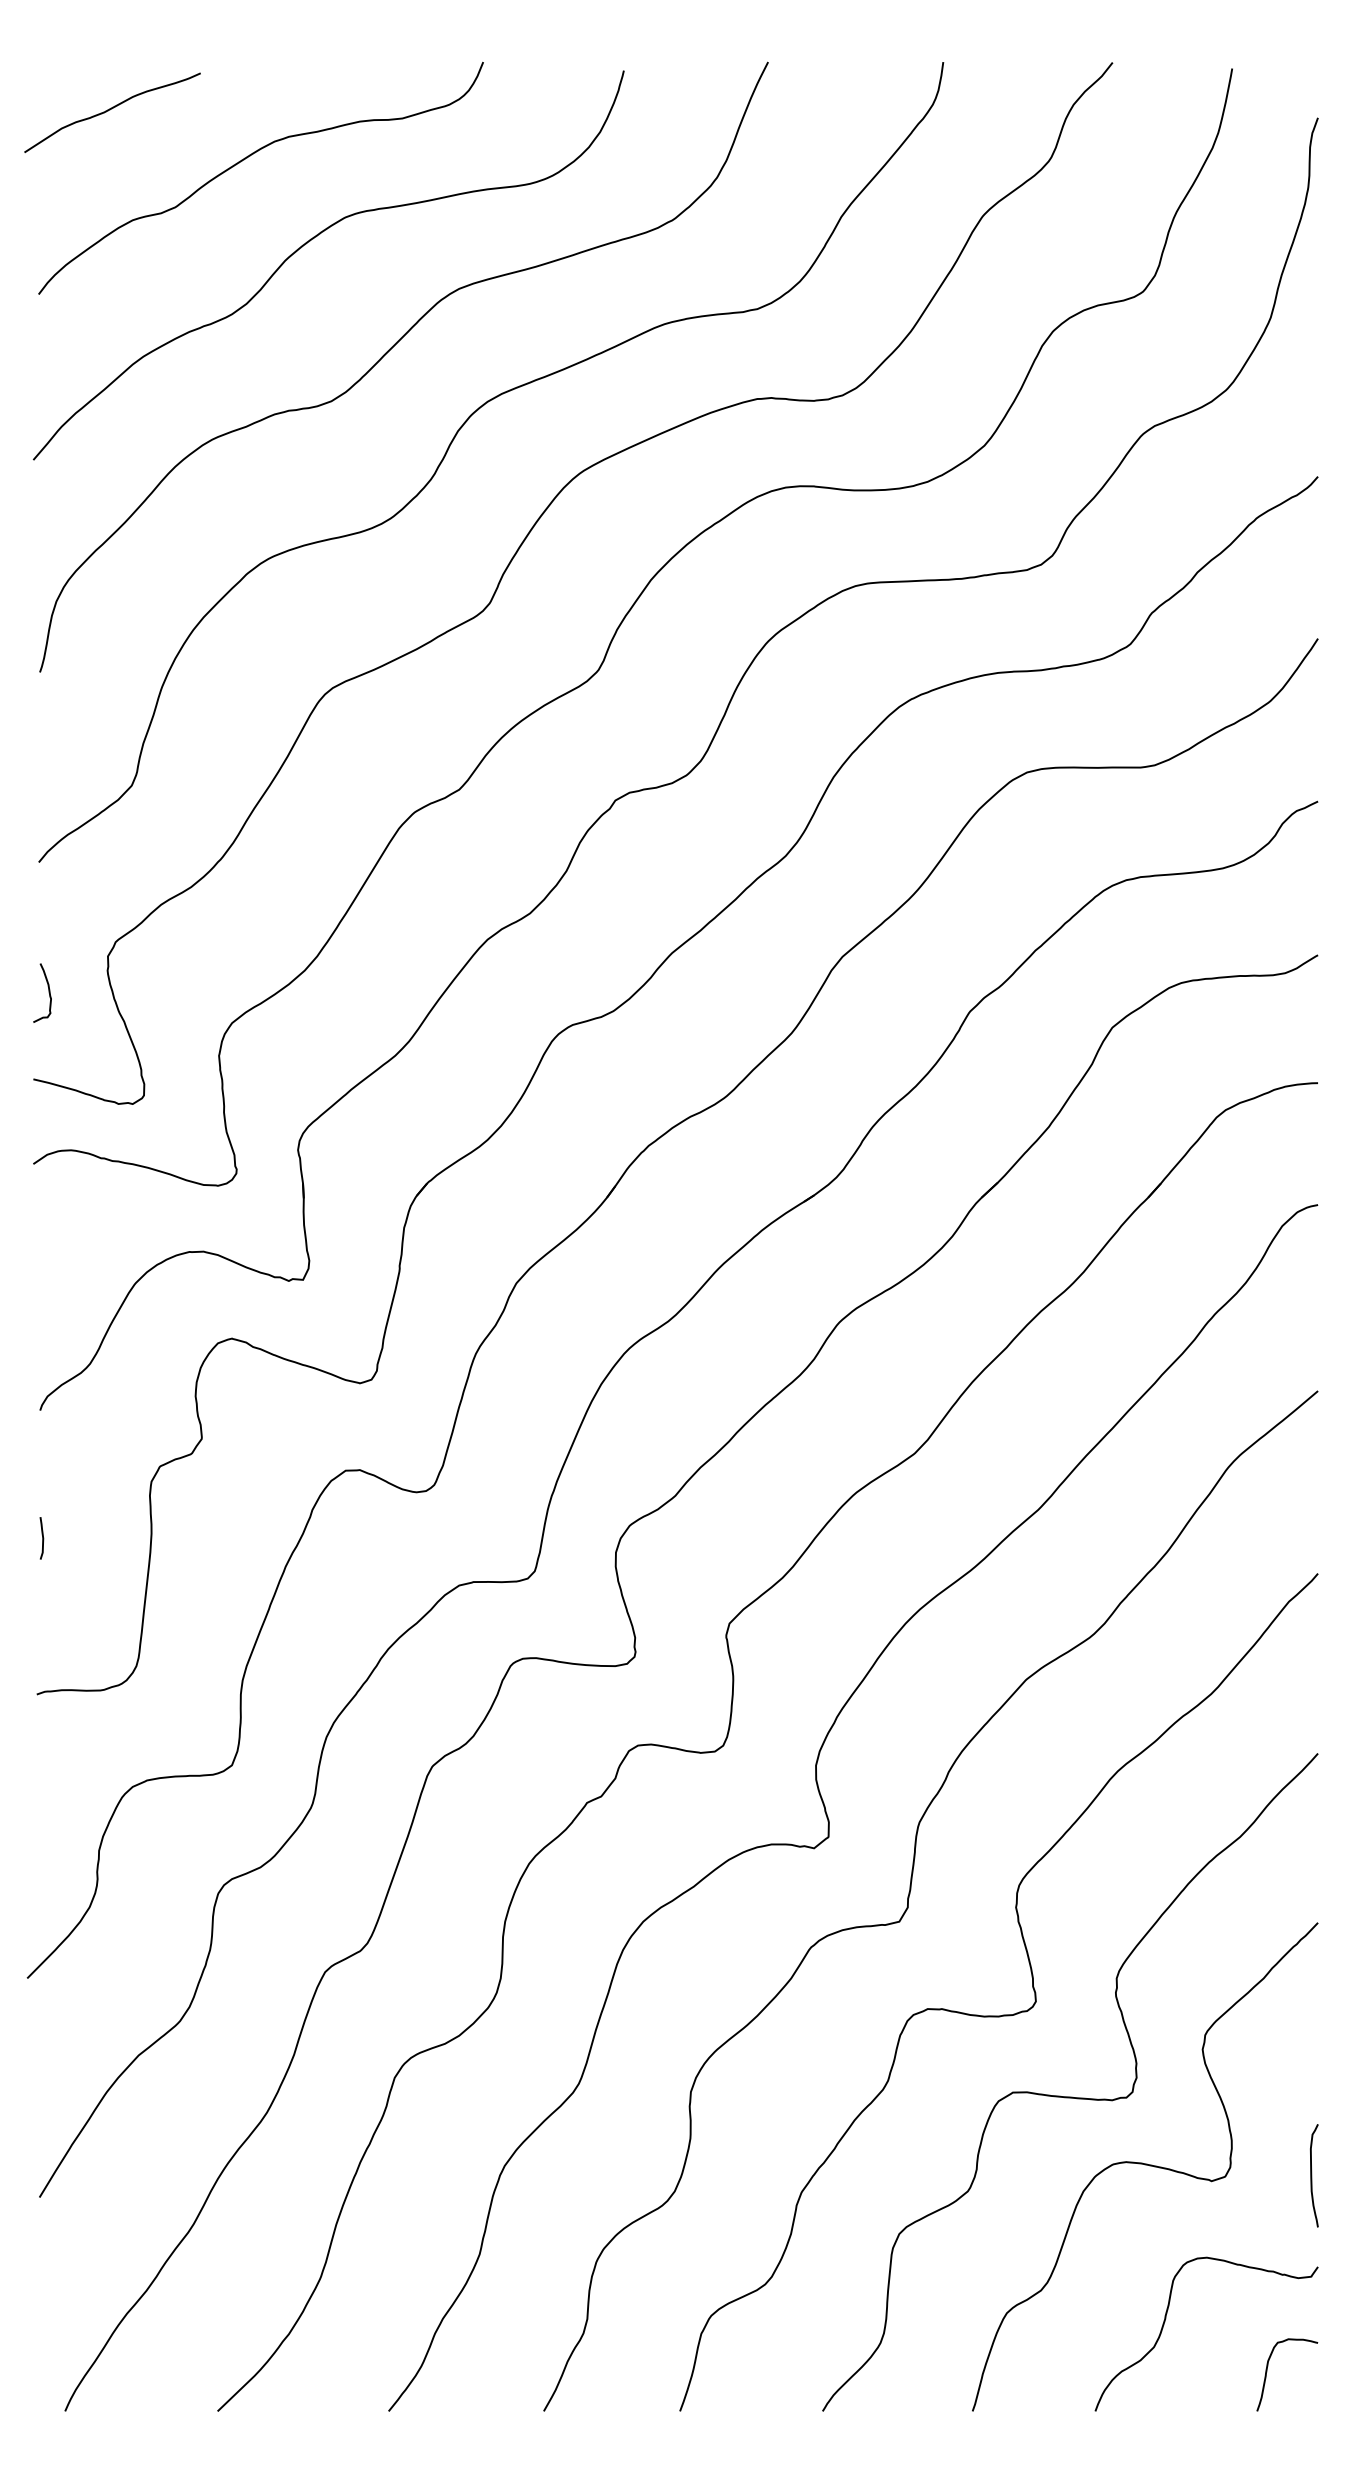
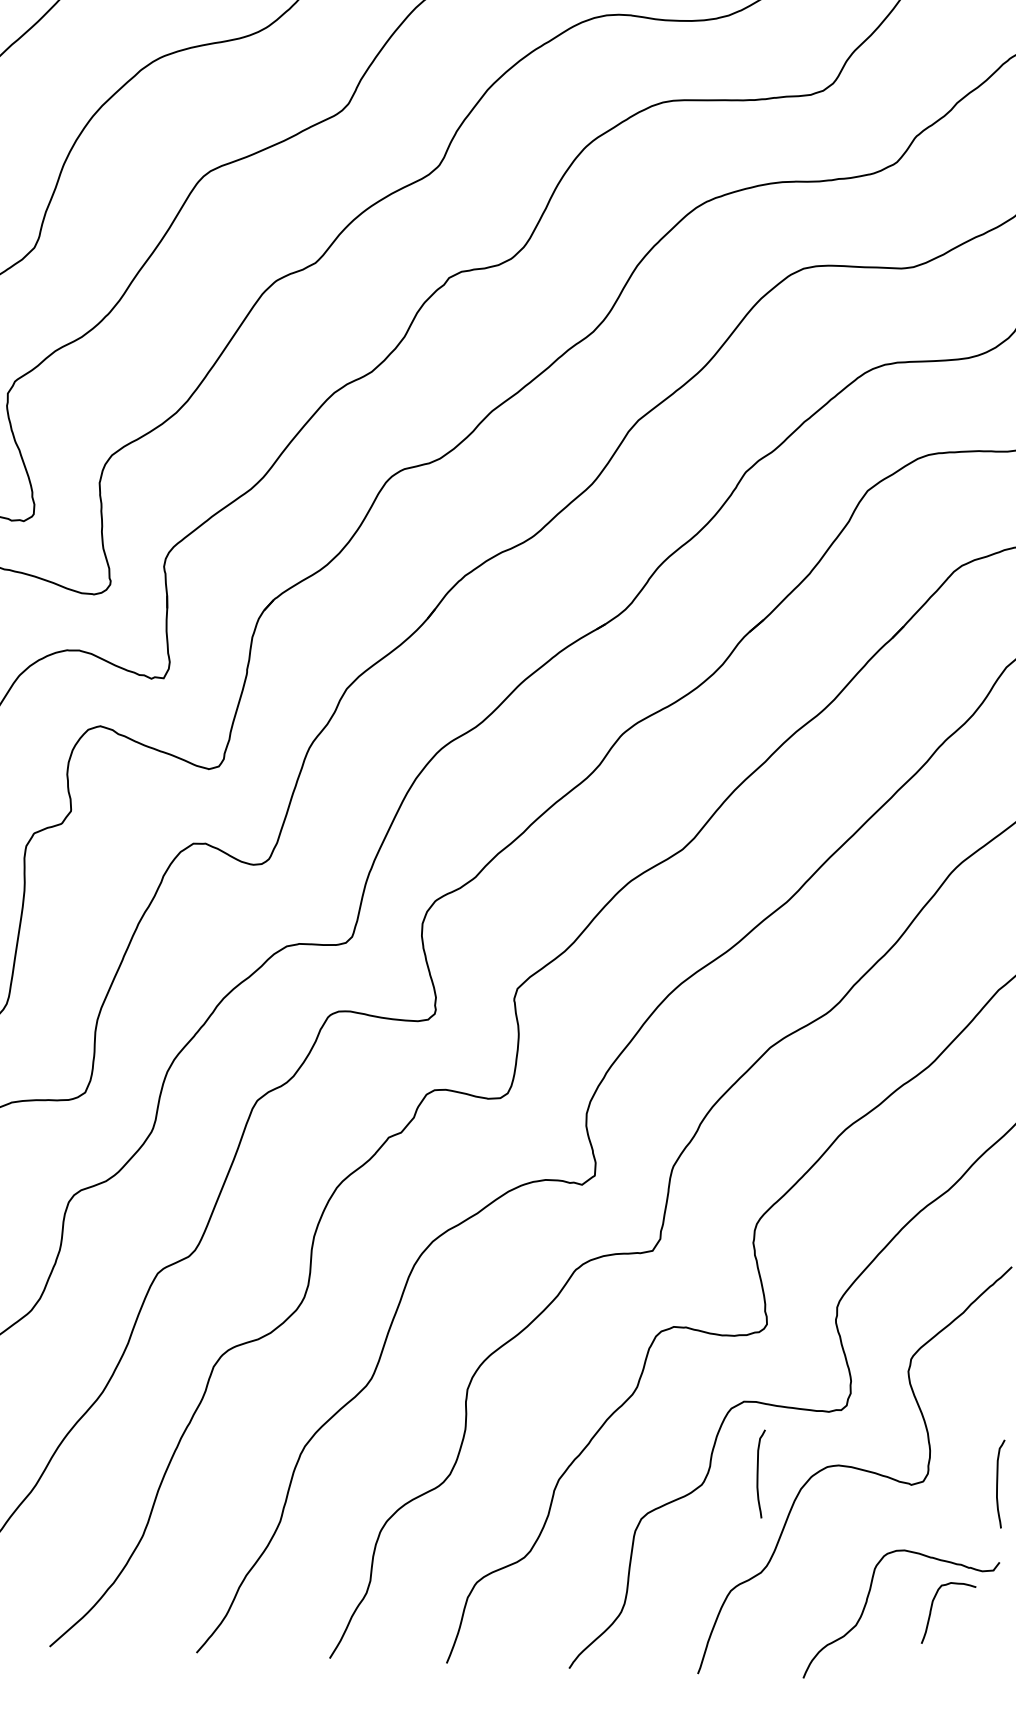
curve: (1033, 2175) -> (758, 1473), added
curve: (1267, 2372) -> (931, 1610), moved

